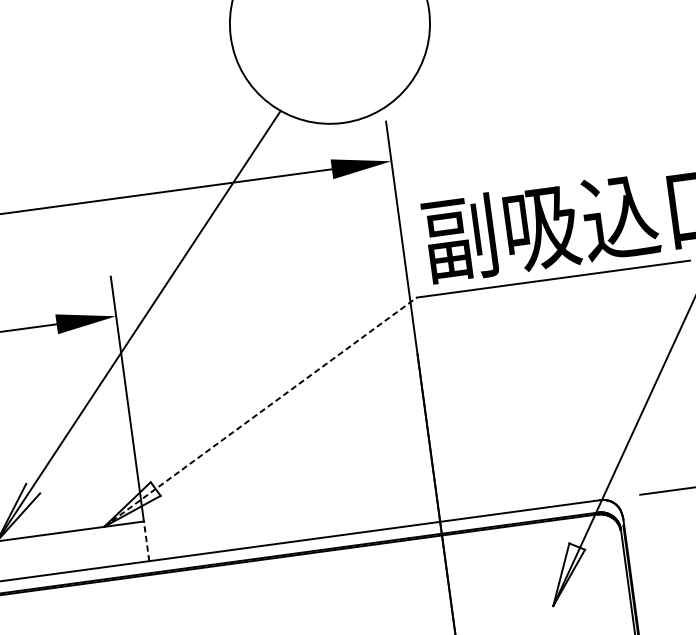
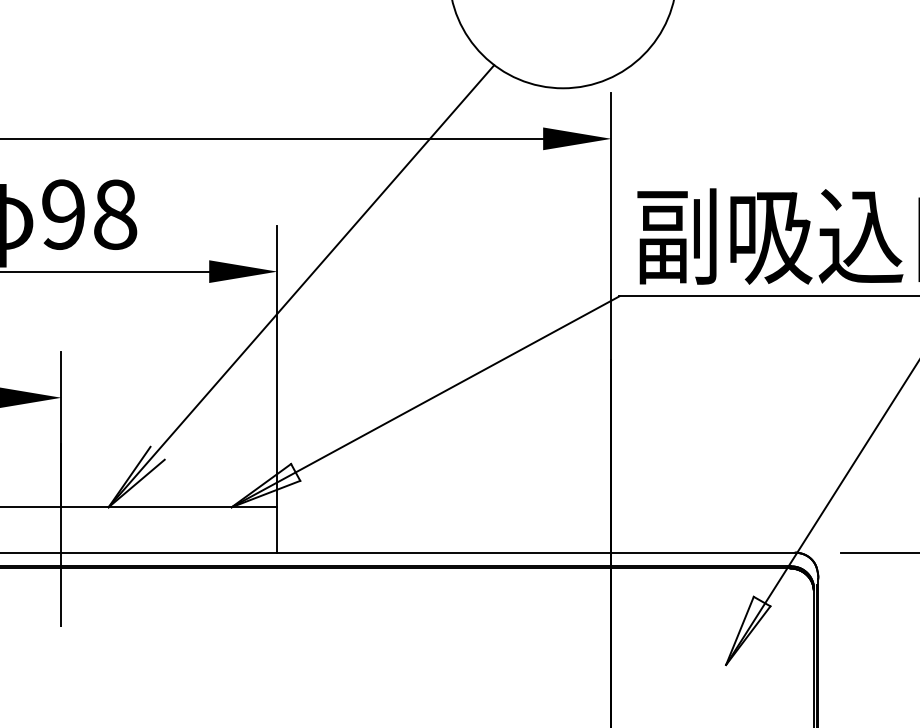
line: (260, 411) -> (425, 401), dashed -> solid
line: (146, 541) -> (277, 530), dashed -> solid

